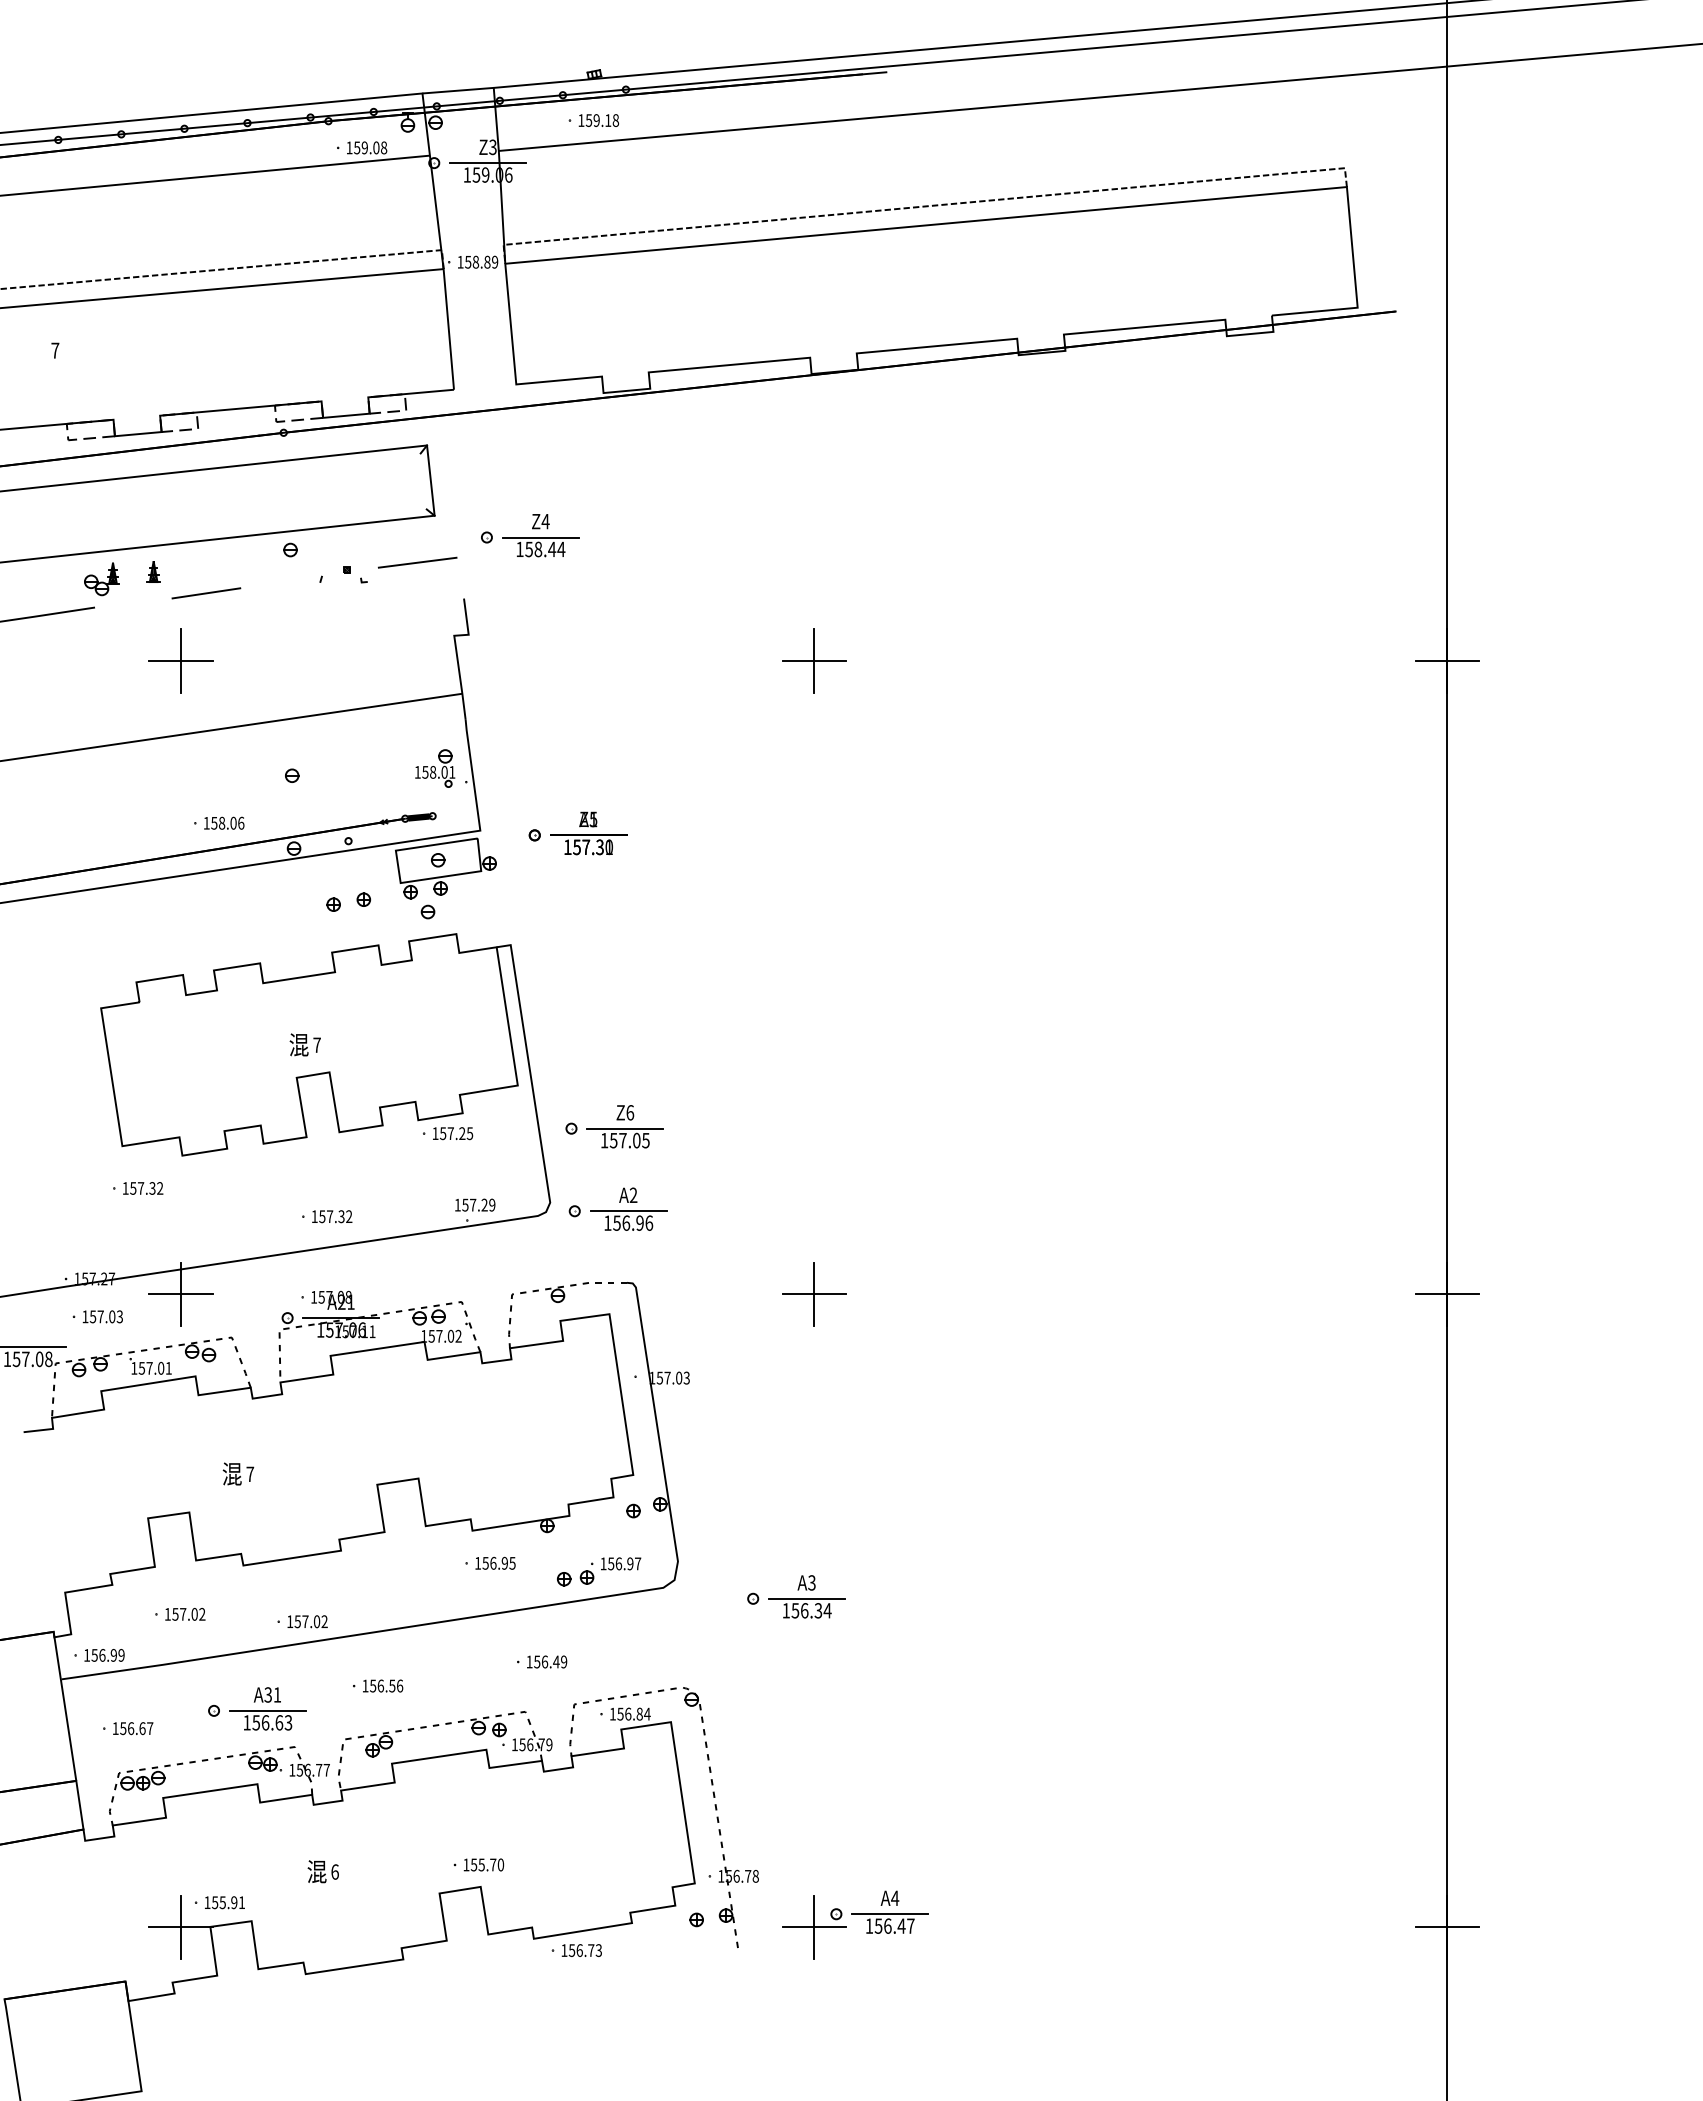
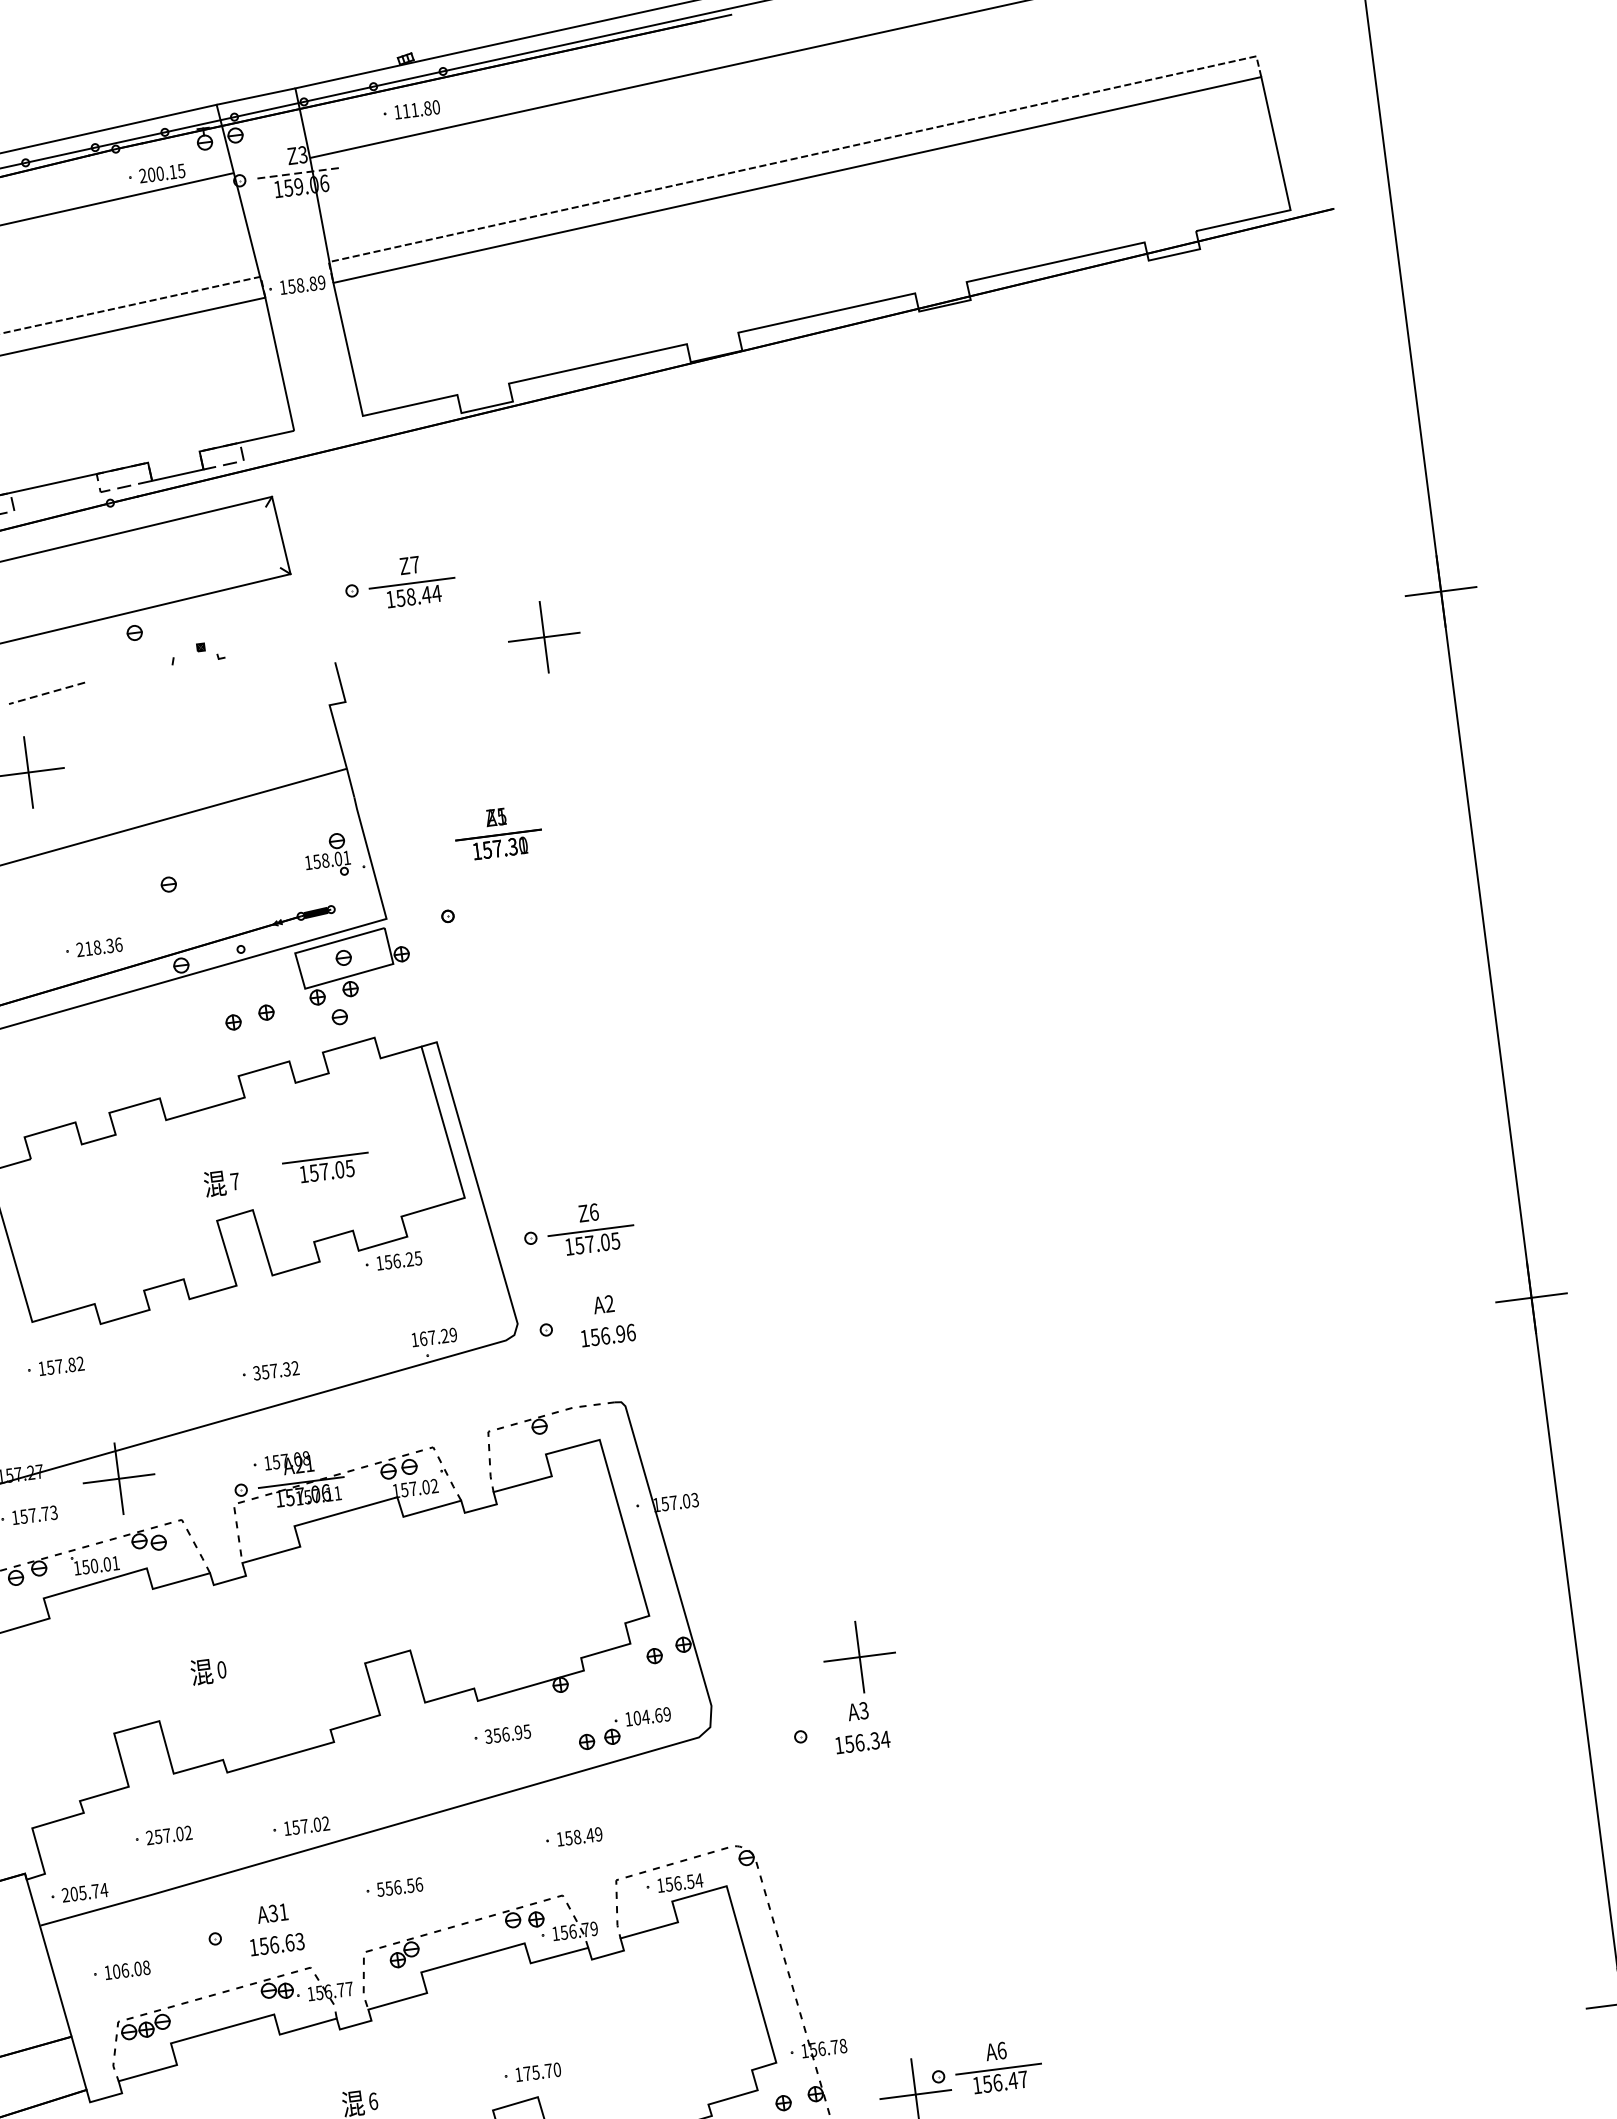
text: (602, 120) -> (421, 109), 159.18 -> 111.80
text: (366, 147) -> (161, 173), 159.08 -> 200.15
line: (488, 163) -> (300, 173), solid -> dashed
text: (545, 521) -> (415, 564), Z4 -> Z7
line: (417, 562) -> (278, 628), removed
line: (205, 593) -> (46, 693), solid -> dashed
part: (814, 660) -> (544, 636), moved
text: (219, 822) -> (94, 947), 158.06 -> 218.36
part: (588, 833) -> (498, 832), moved
part: (398, 1044) -> (325, 1169), added
text: (450, 1133) -> (396, 1261), 157.25 -> 156.25
text: (152, 1188) -> (71, 1364), 157.32 -> 157.82
text: (465, 1204) -> (423, 1338), 157.29 -> 167.29
line: (628, 1211) -> (606, 1322), removed
text: (314, 1216) -> (256, 1373), 157.32 -> 357.32
part: (814, 1294) -> (860, 1657), moved
text: (112, 1316) -> (45, 1513), 157.03 -> 157.73
text: (149, 1367) -> (94, 1565), 157.01 -> 150.01
text: (250, 1474) -> (222, 1670), 7 -> 0
text: (477, 1562) -> (487, 1735), 156.95 -> 356.95
text: (624, 1563) -> (652, 1715), 156.97 -> 104.69
line: (807, 1598) -> (861, 1728), removed
text: (167, 1613) -> (149, 1836), 157.02 -> 257.02
text: (104, 1655) -> (85, 1892), 156.99 -> 205.74
text: (544, 1661) -> (576, 1836), 156.49 -> 158.49
text: (365, 1685) -> (380, 1888), 156.56 -> 556.56
line: (267, 1710) -> (274, 1930), removed
text: (639, 1713) -> (690, 1881), 156.84 -> 156.54
text: (136, 1728) -> (131, 1969), 156.67 -> 106.08
text: (473, 1864) -> (526, 2073), 155.70 -> 175.70
text: (895, 1898) -> (1002, 2050), A4 -> A6

